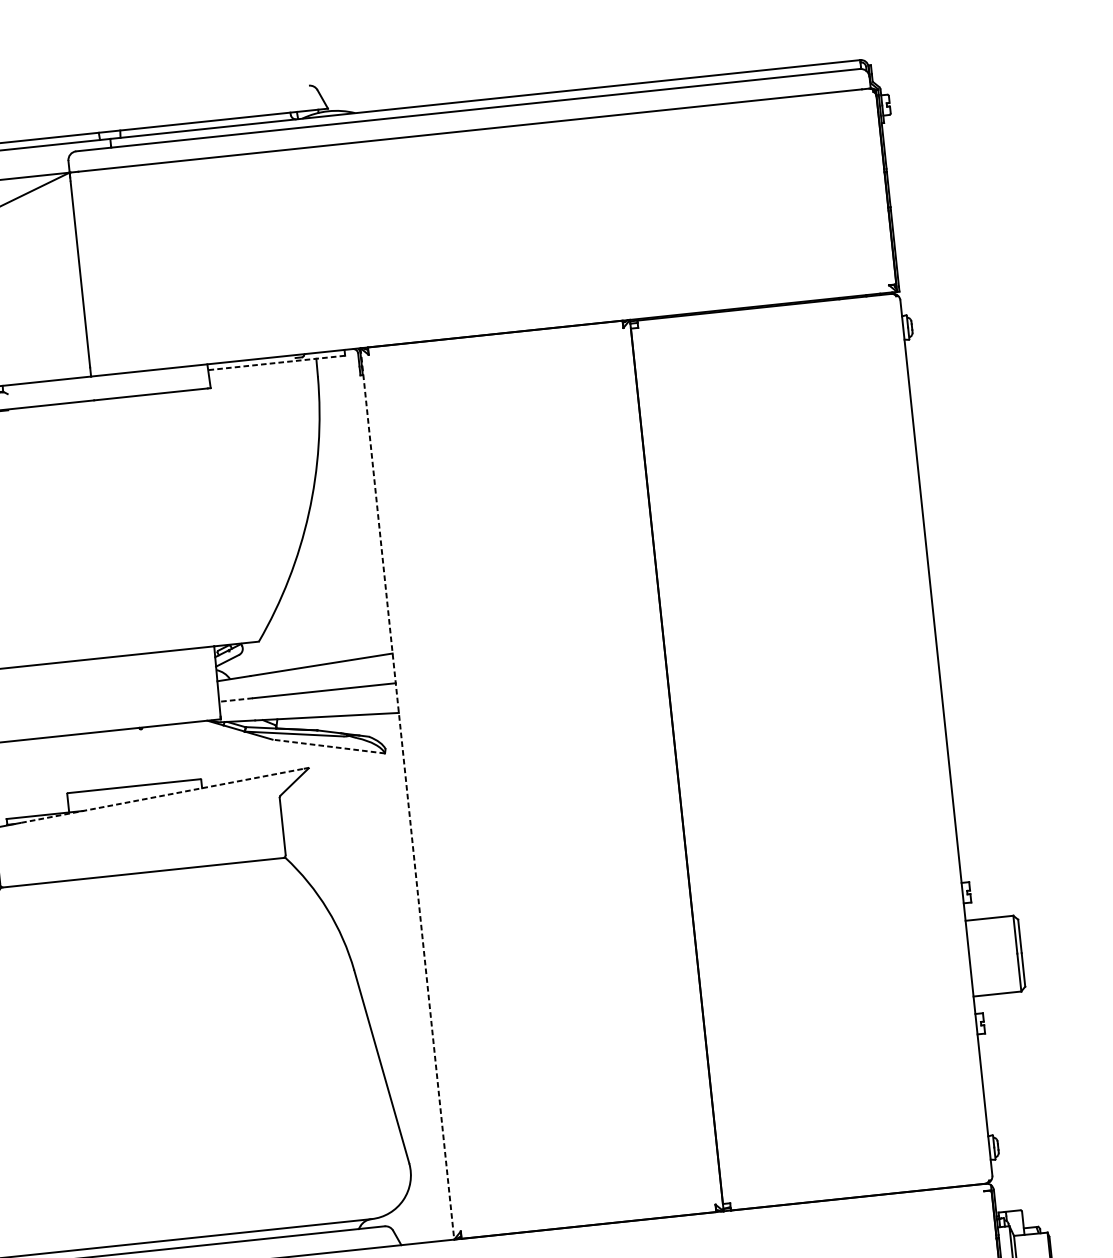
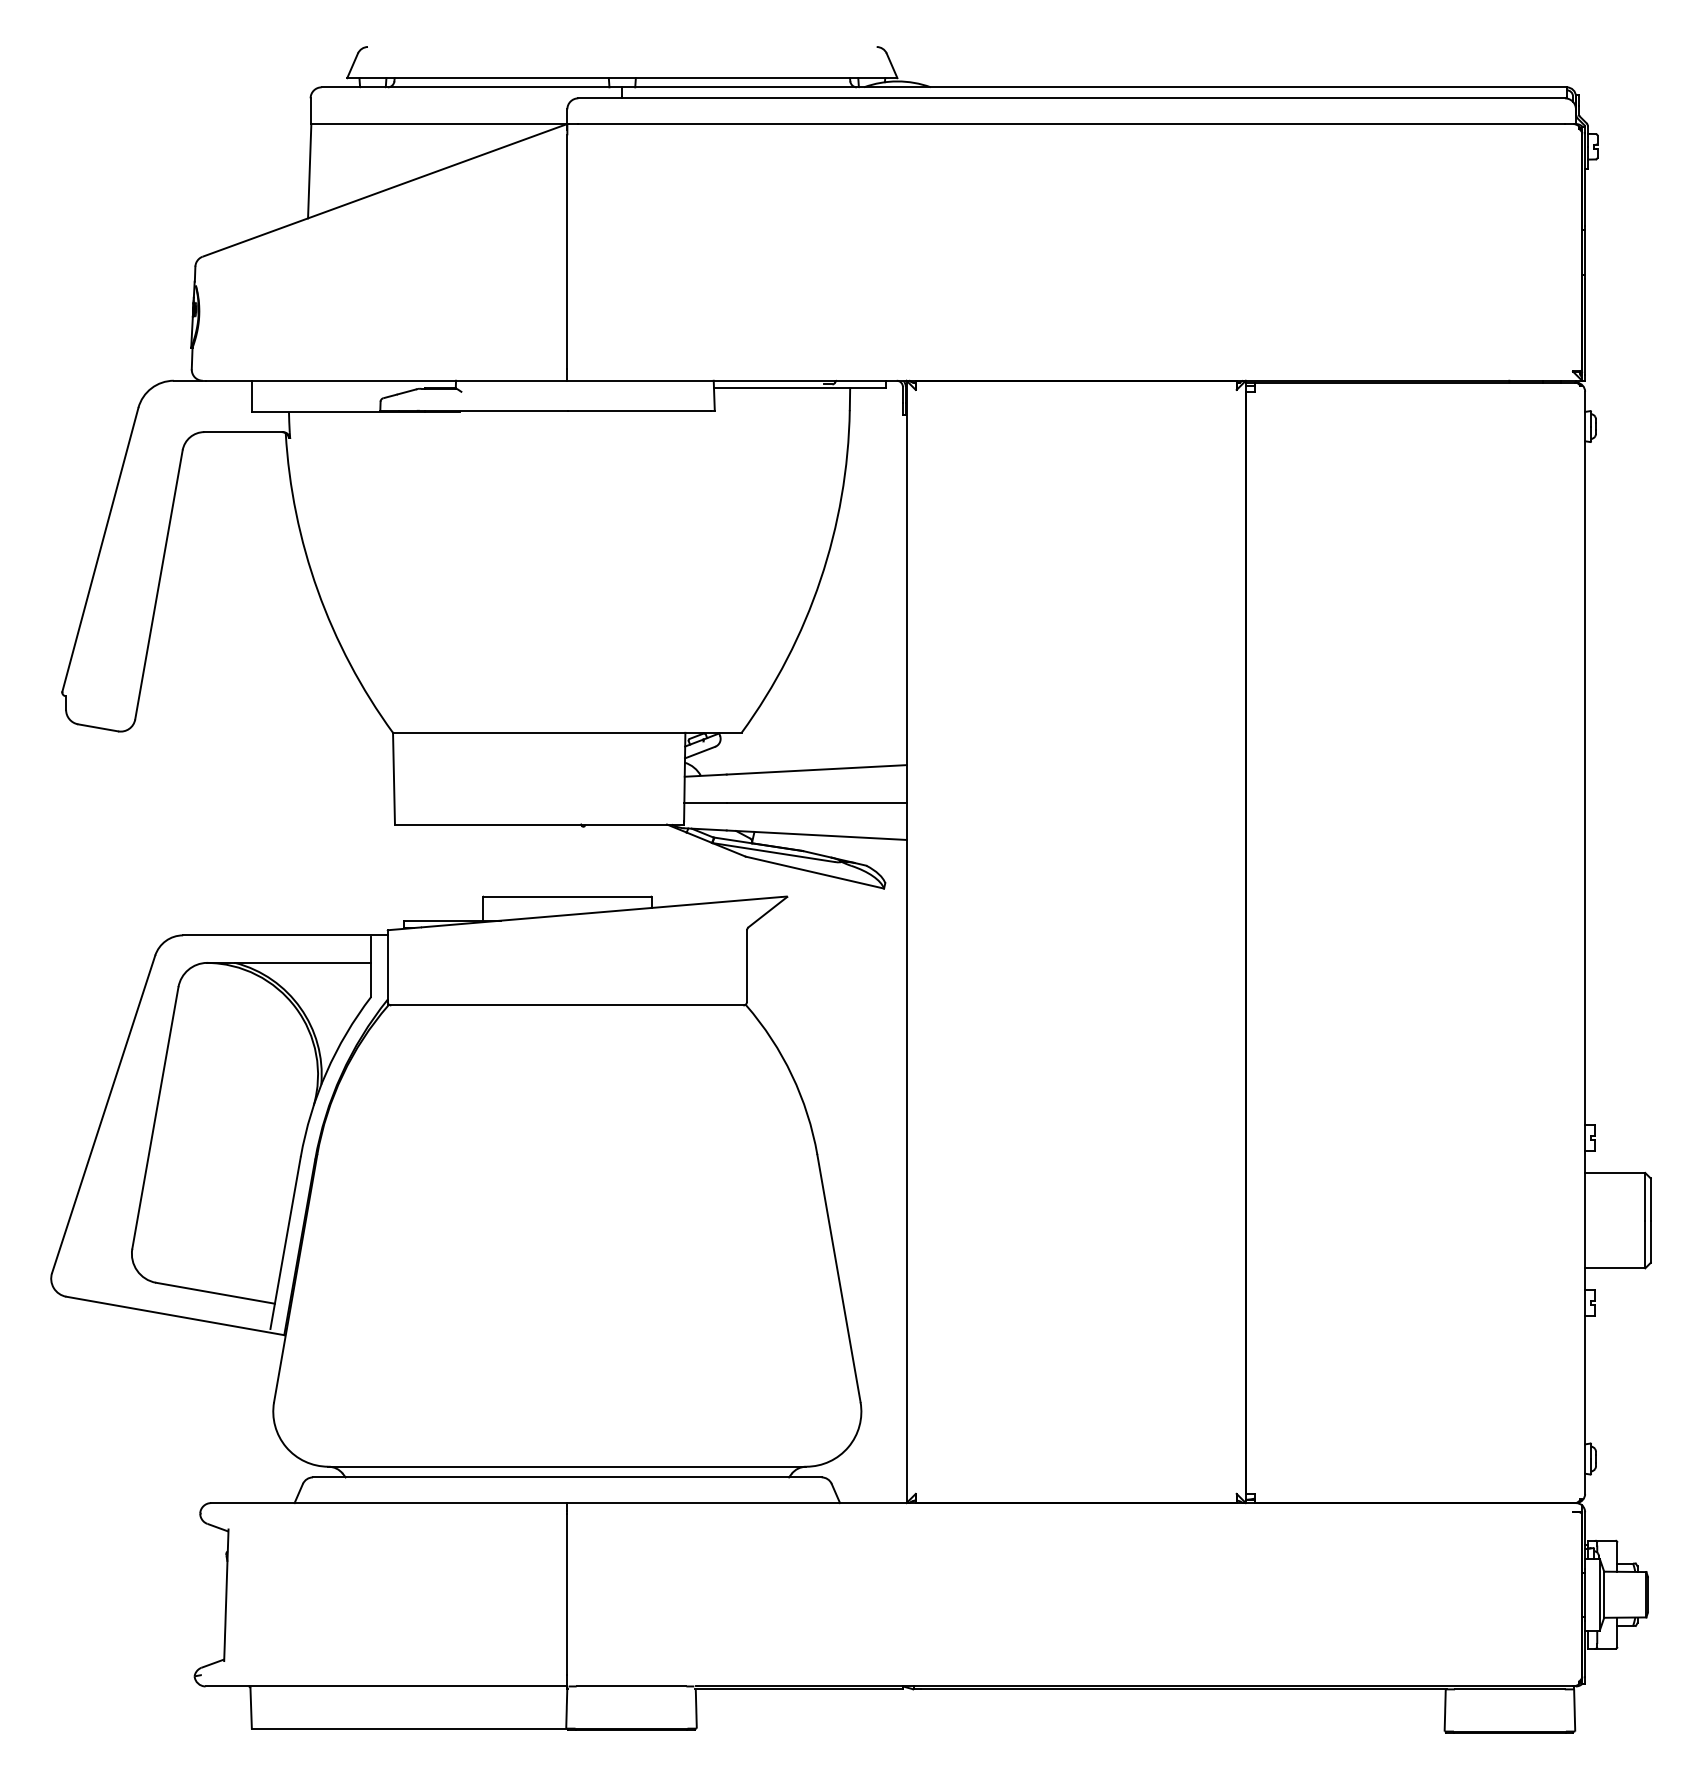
line: (276, 363) -> (799, 388), dashed -> solid
line: (236, 699) -> (705, 802), dashed -> solid
line: (328, 746) -> (814, 872), dashed -> solid
line: (407, 794) -> (906, 942), dashed -> solid
line: (162, 796) -> (601, 912), dashed -> solid

